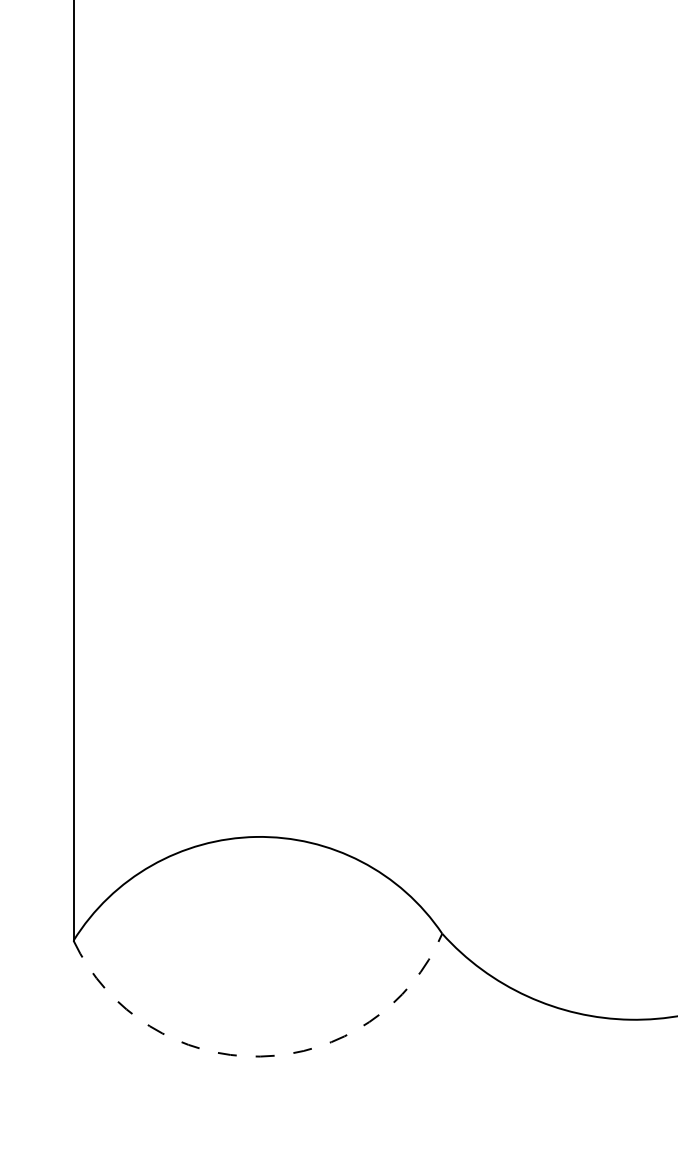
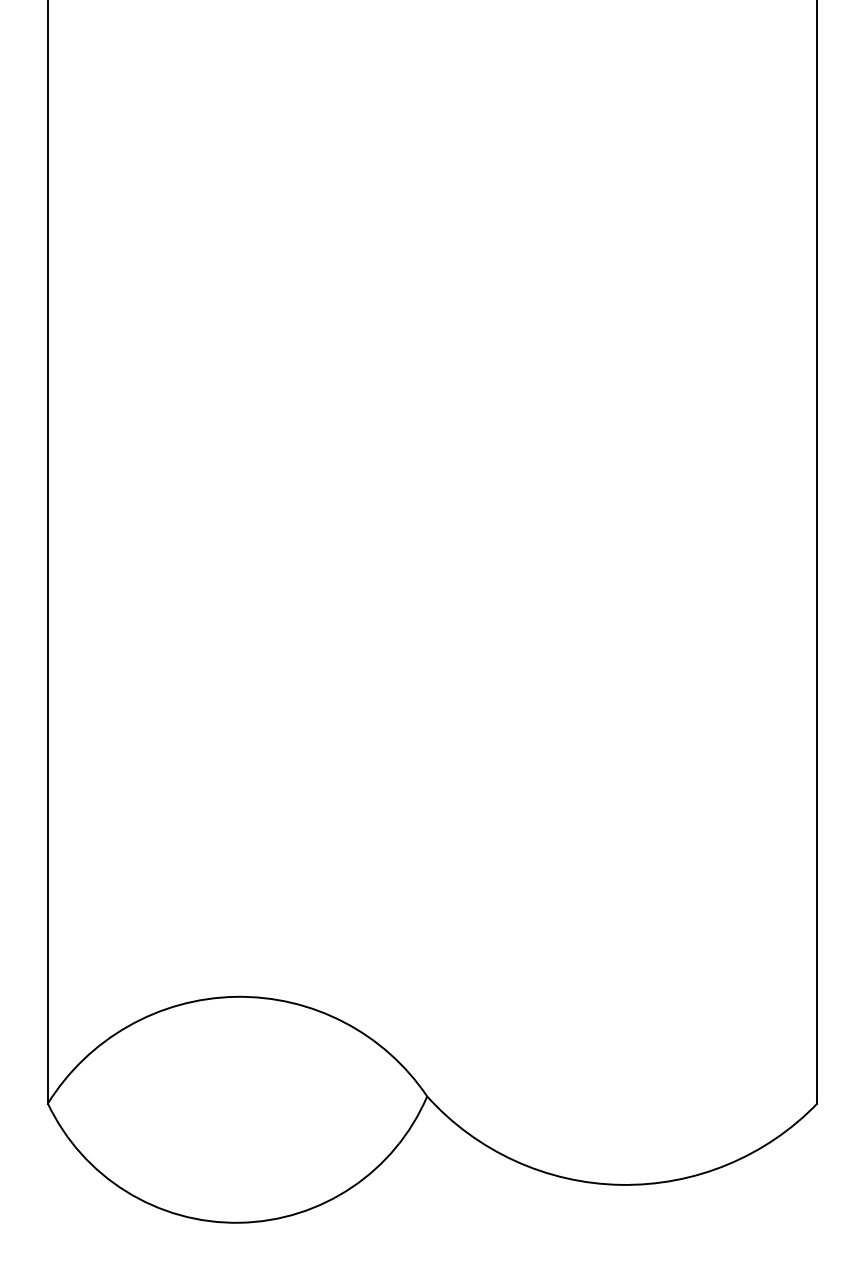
arc: (259, 1056) -> (239, 1222), dashed -> solid

